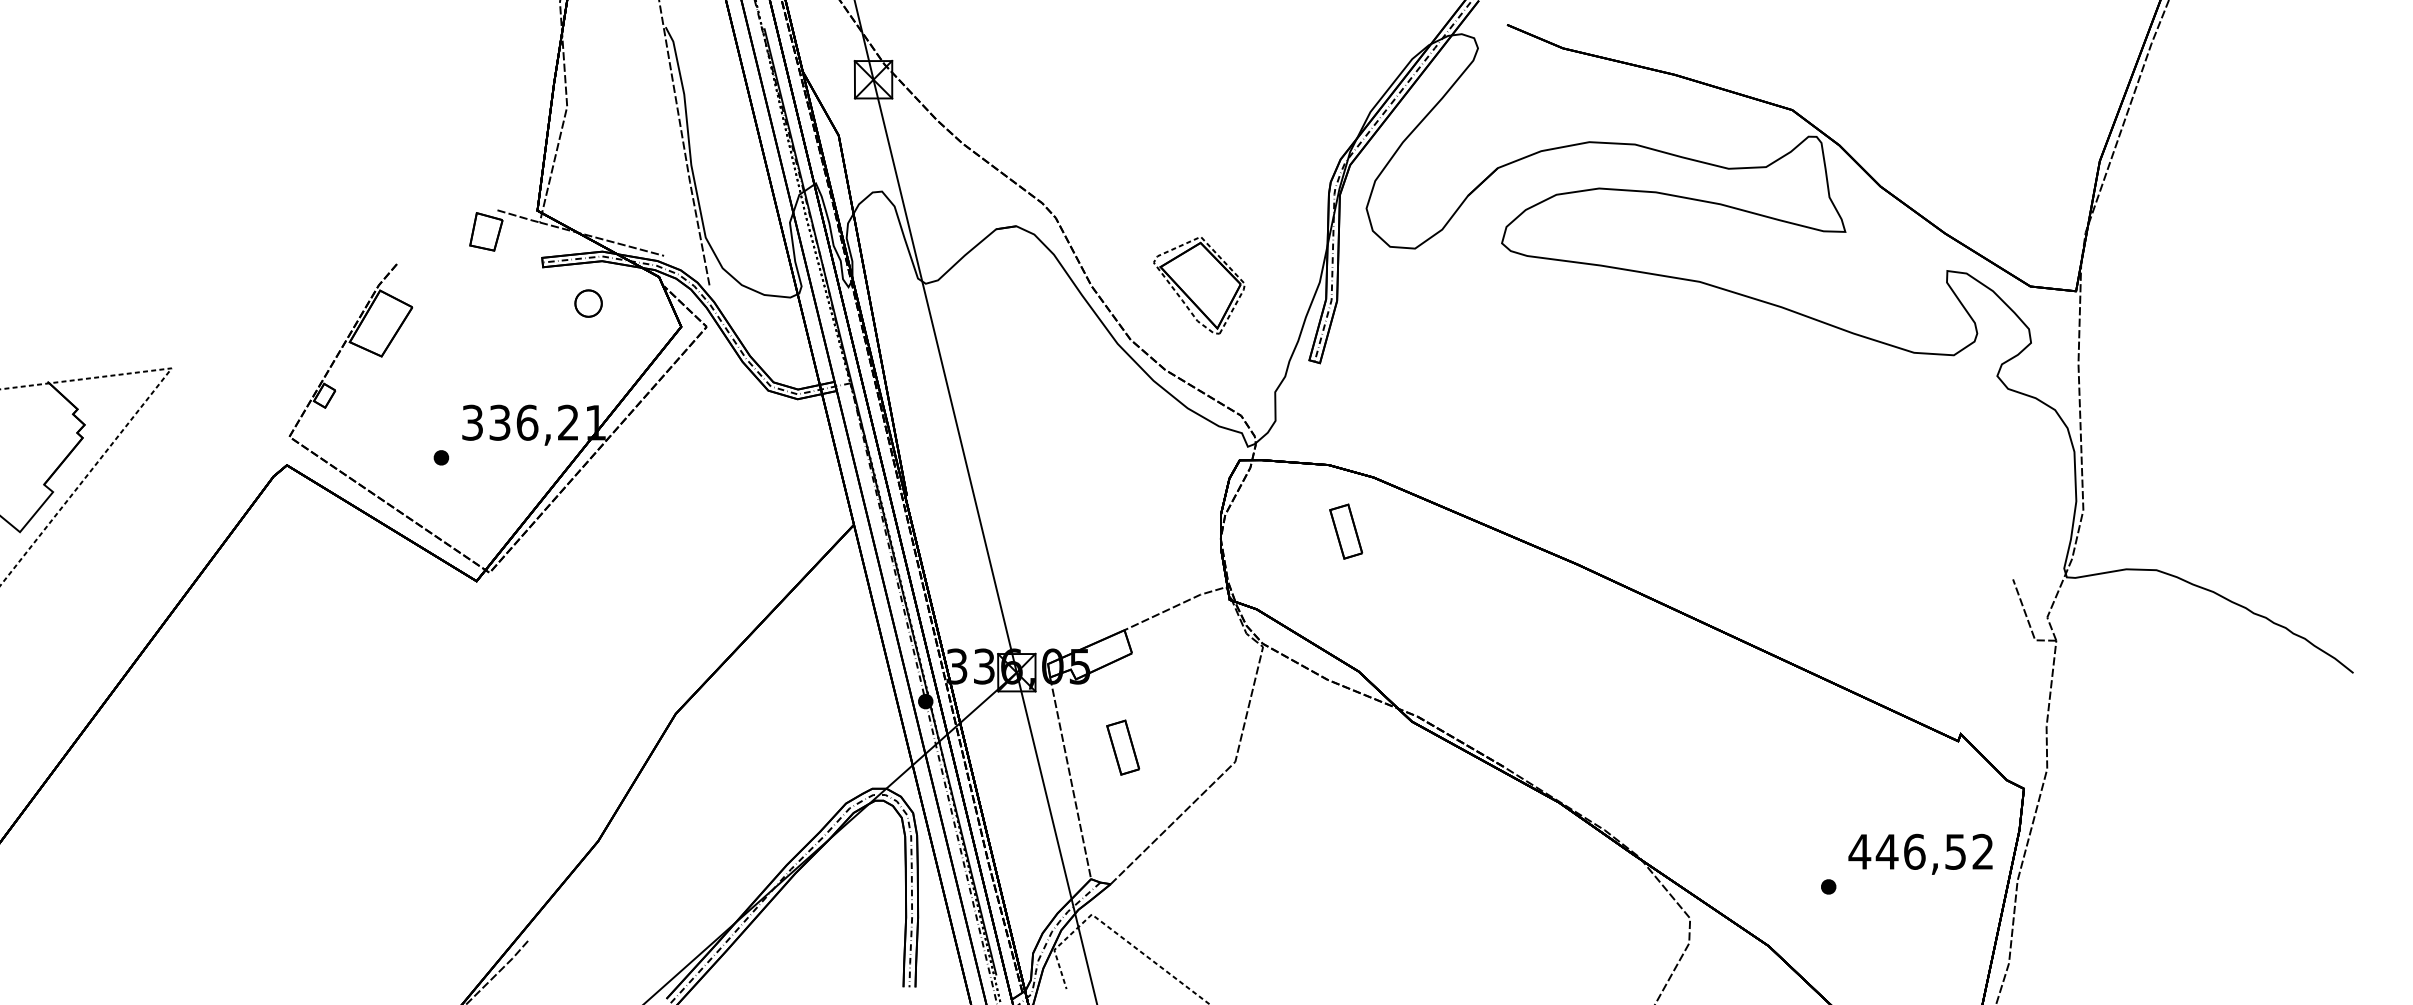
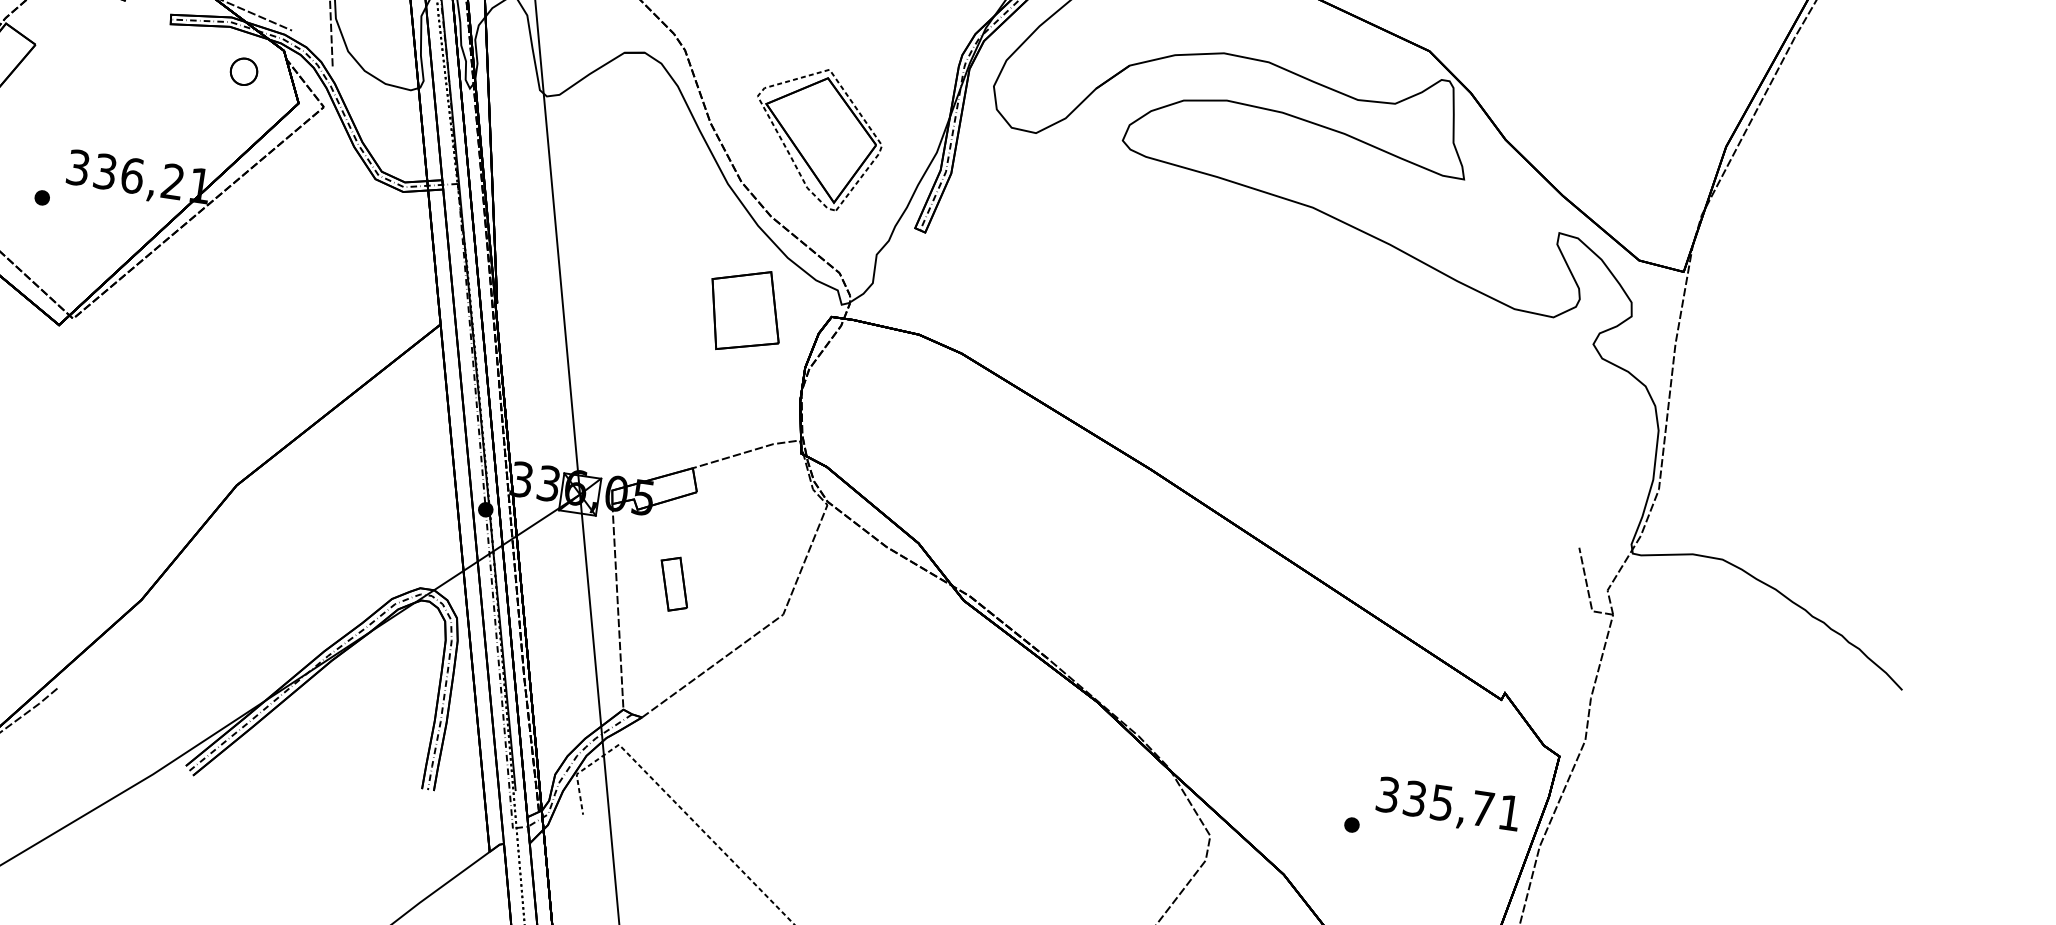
part: (1198, 285) -> (816, 138), size x1.43
part: (588, 303) -> (243, 71), moved
part: (1153, 466) -> (745, 310), added
part: (1346, 531) -> (926, 402), removed
text: (1920, 851) -> (1447, 803), 446,52 -> 335,71

